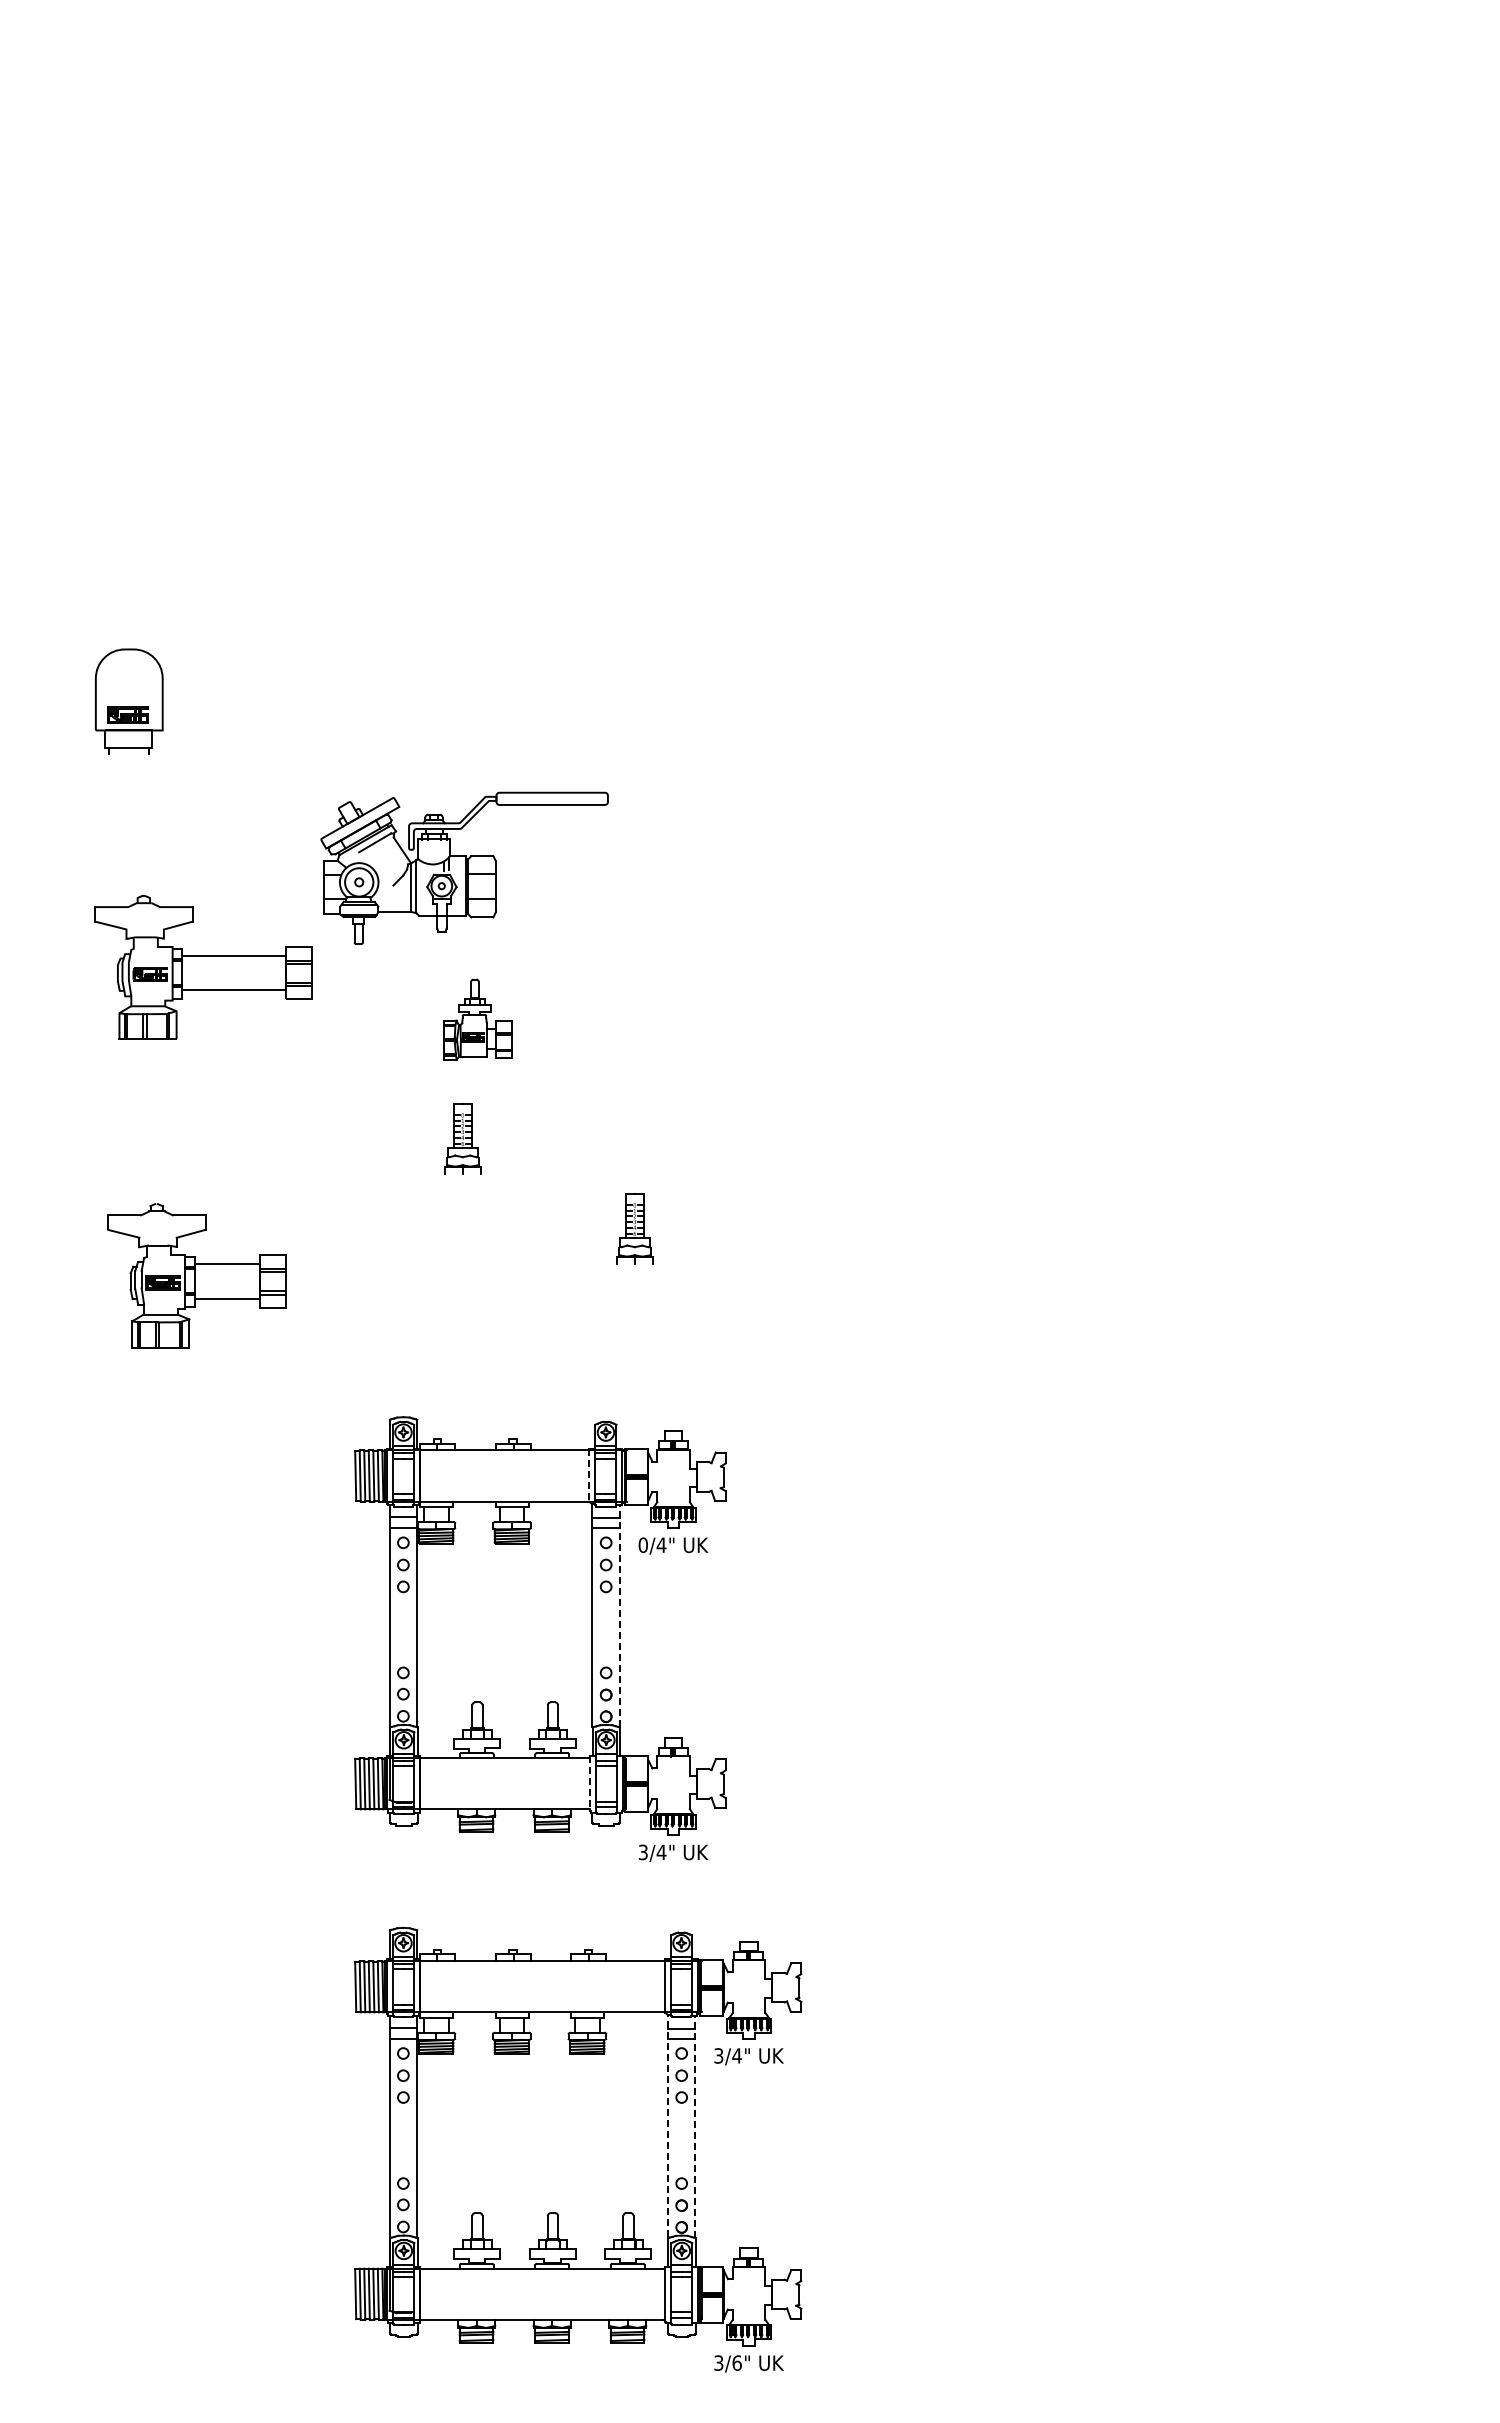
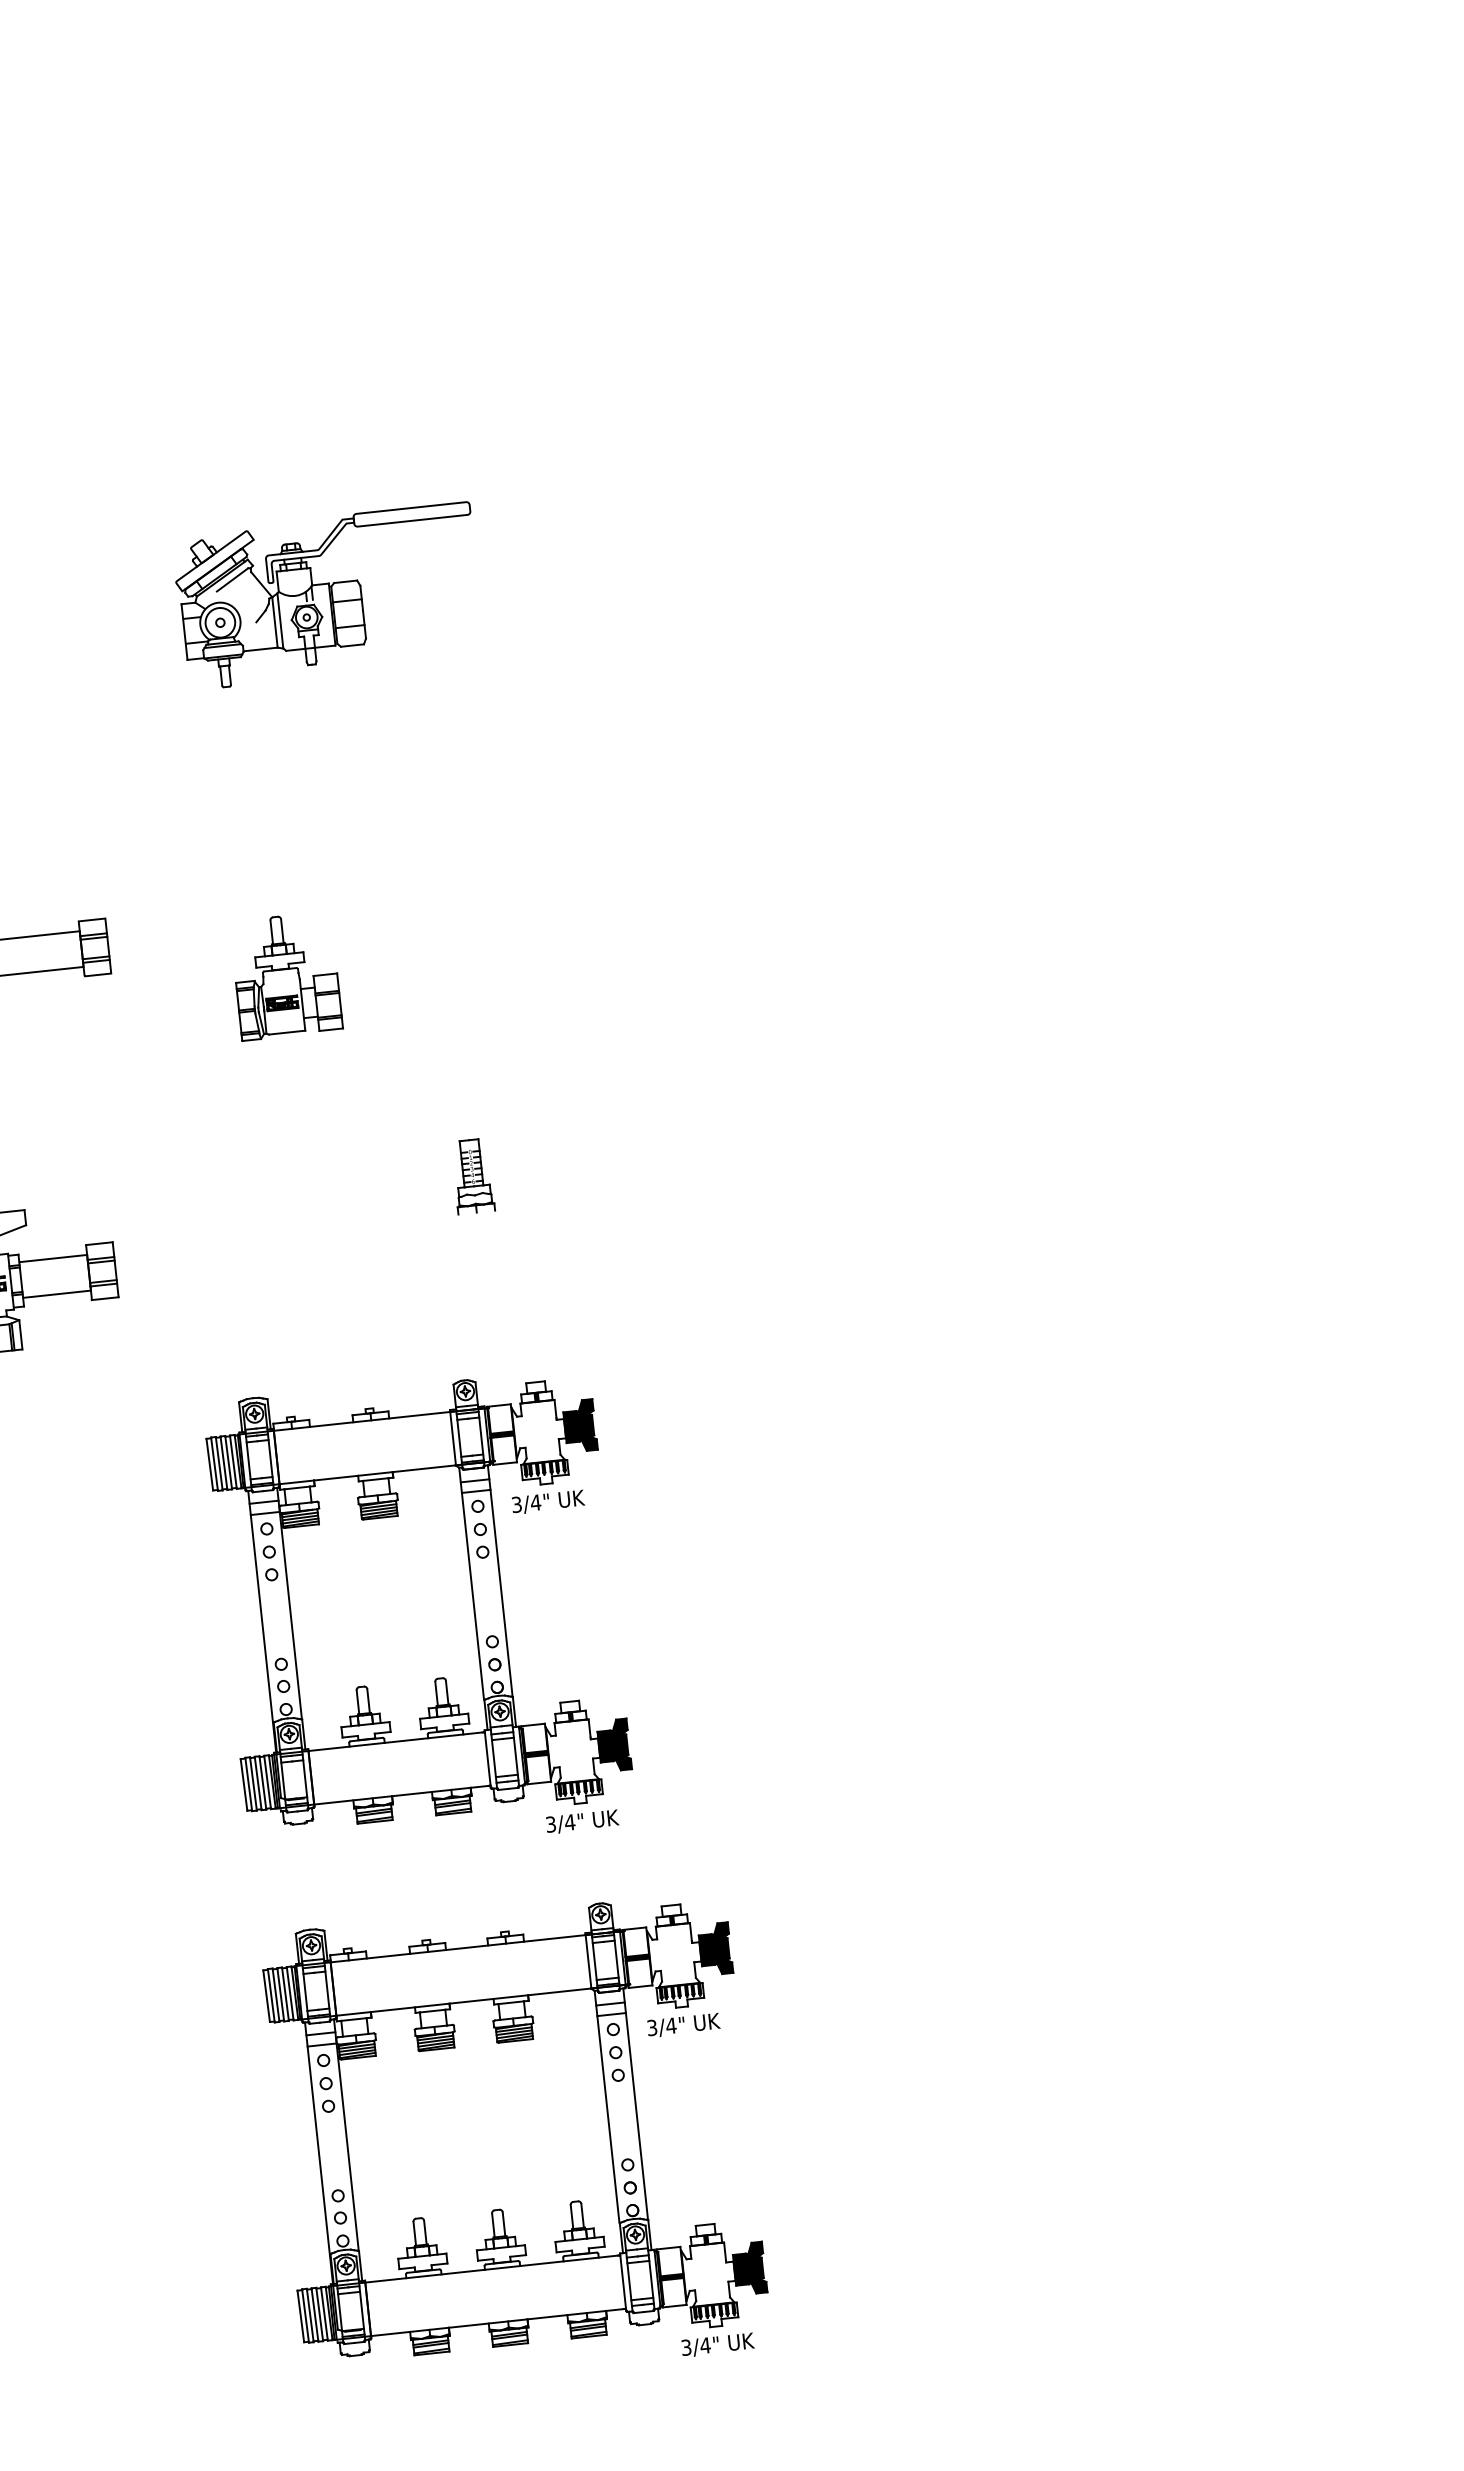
part: (464, 867) -> (328, 595), moved
part: (477, 1019) -> (285, 975), size x1.43
part: (462, 1138) -> (283, 1101), removed
line: (589, 1475) -> (453, 1438), dashed -> solid
fill: (710, 1476) -> (579, 1425), added
text: (642, 1544) -> (515, 1504), 0/4" -> 3/4"
line: (619, 1615) -> (499, 1580), dashed -> solid
line: (589, 1782) -> (487, 1757), dashed -> solid
fill: (710, 1783) -> (613, 1745), added
fill: (786, 1987) -> (715, 1949), added
line: (667, 2125) -> (606, 2106), dashed -> solid
line: (695, 2126) -> (635, 2103), dashed -> solid
fill: (786, 2294) -> (749, 2268), added
text: (736, 2362) -> (704, 2345), 3/6" -> 3/4"

